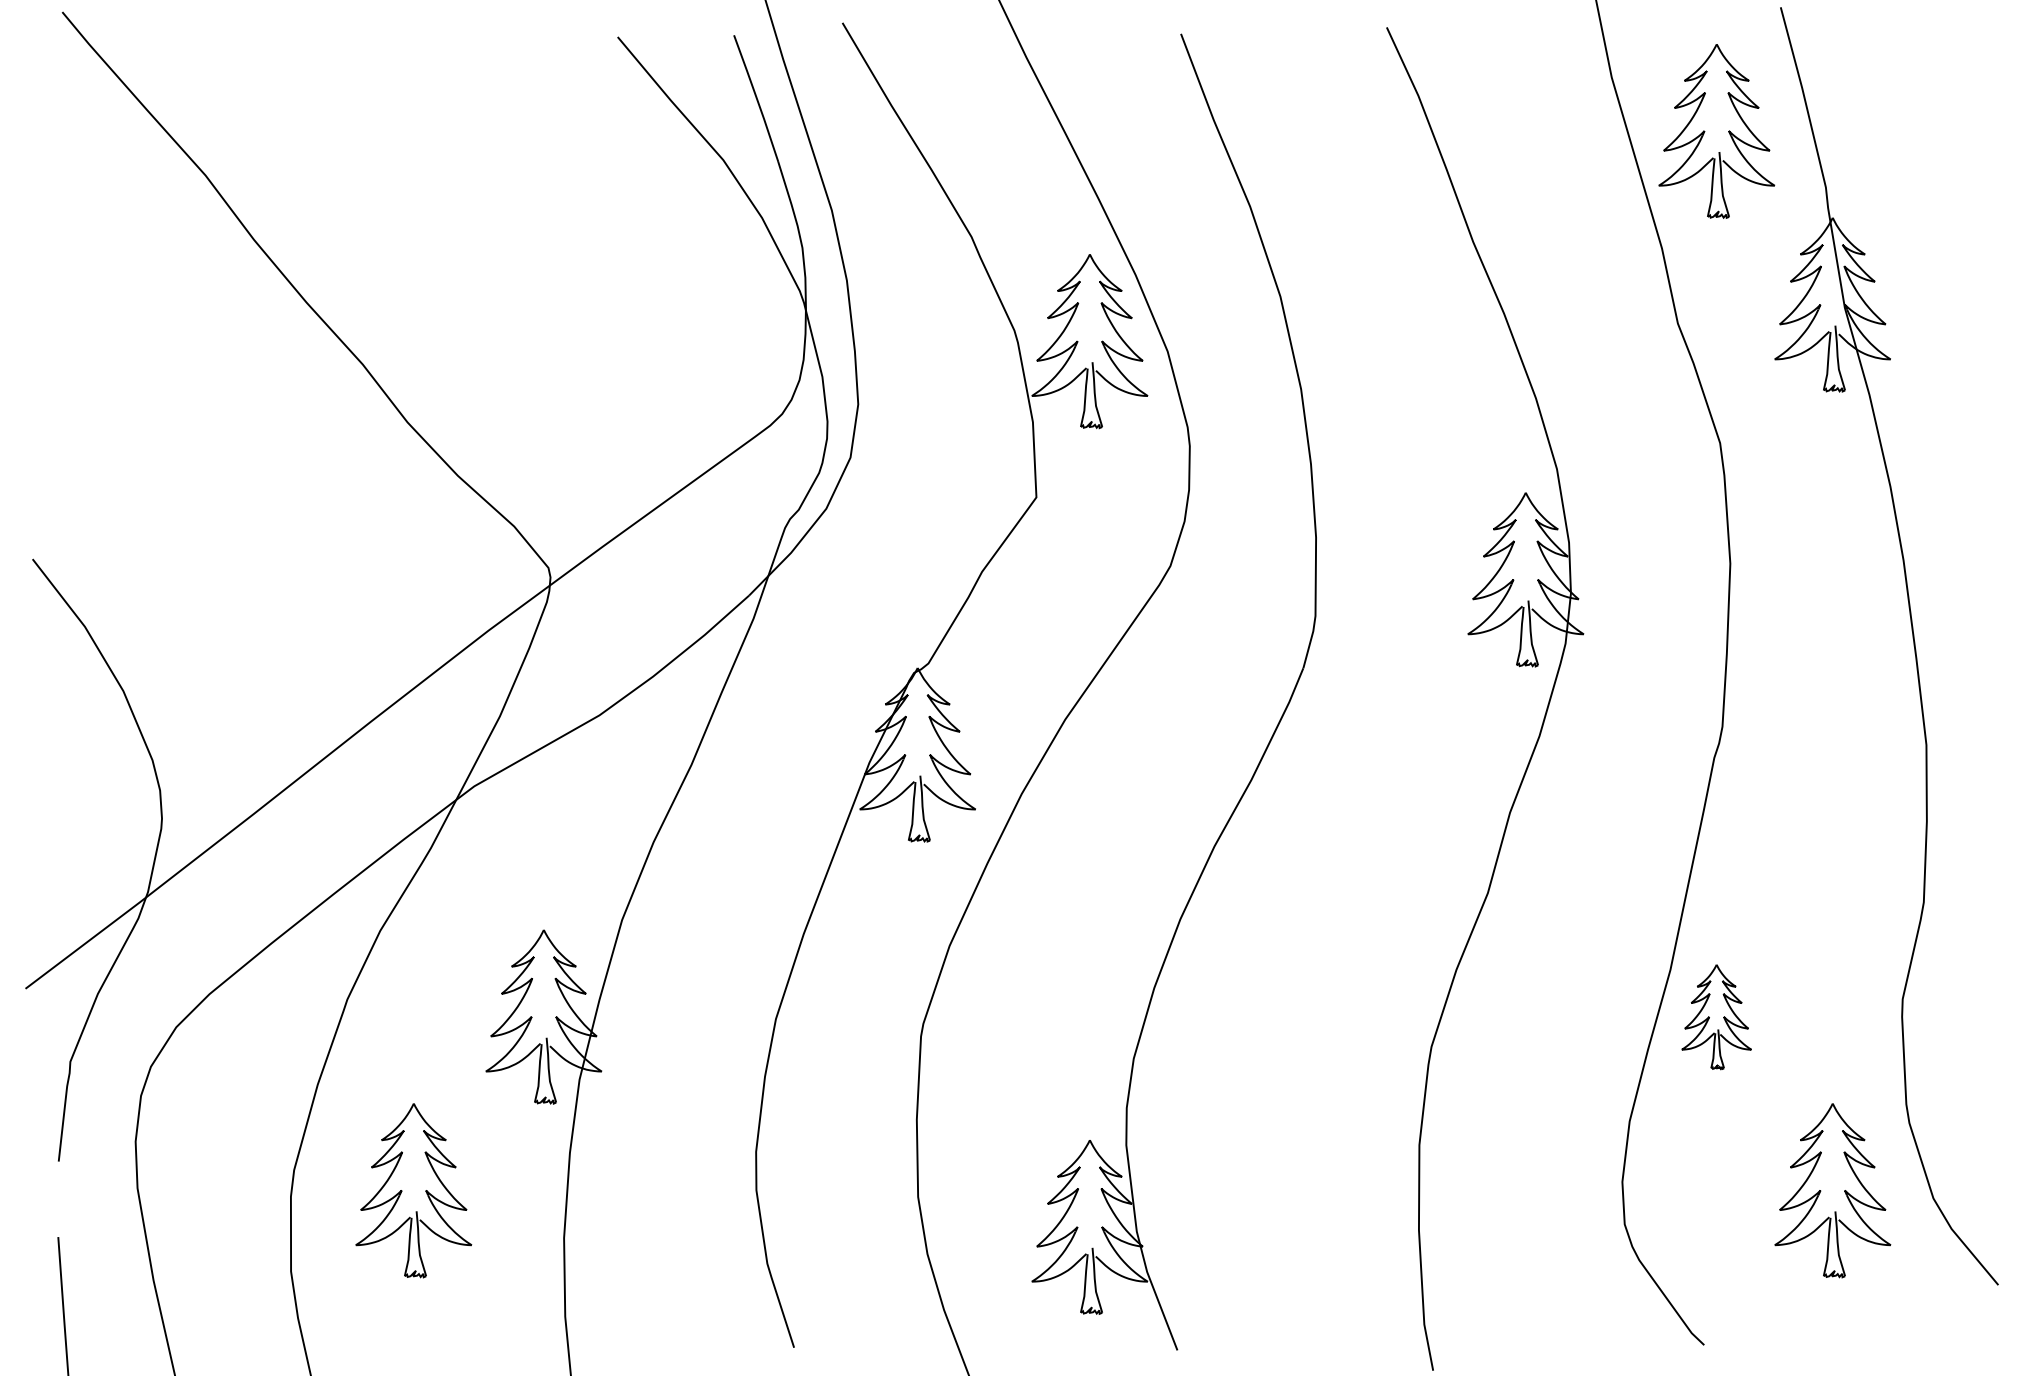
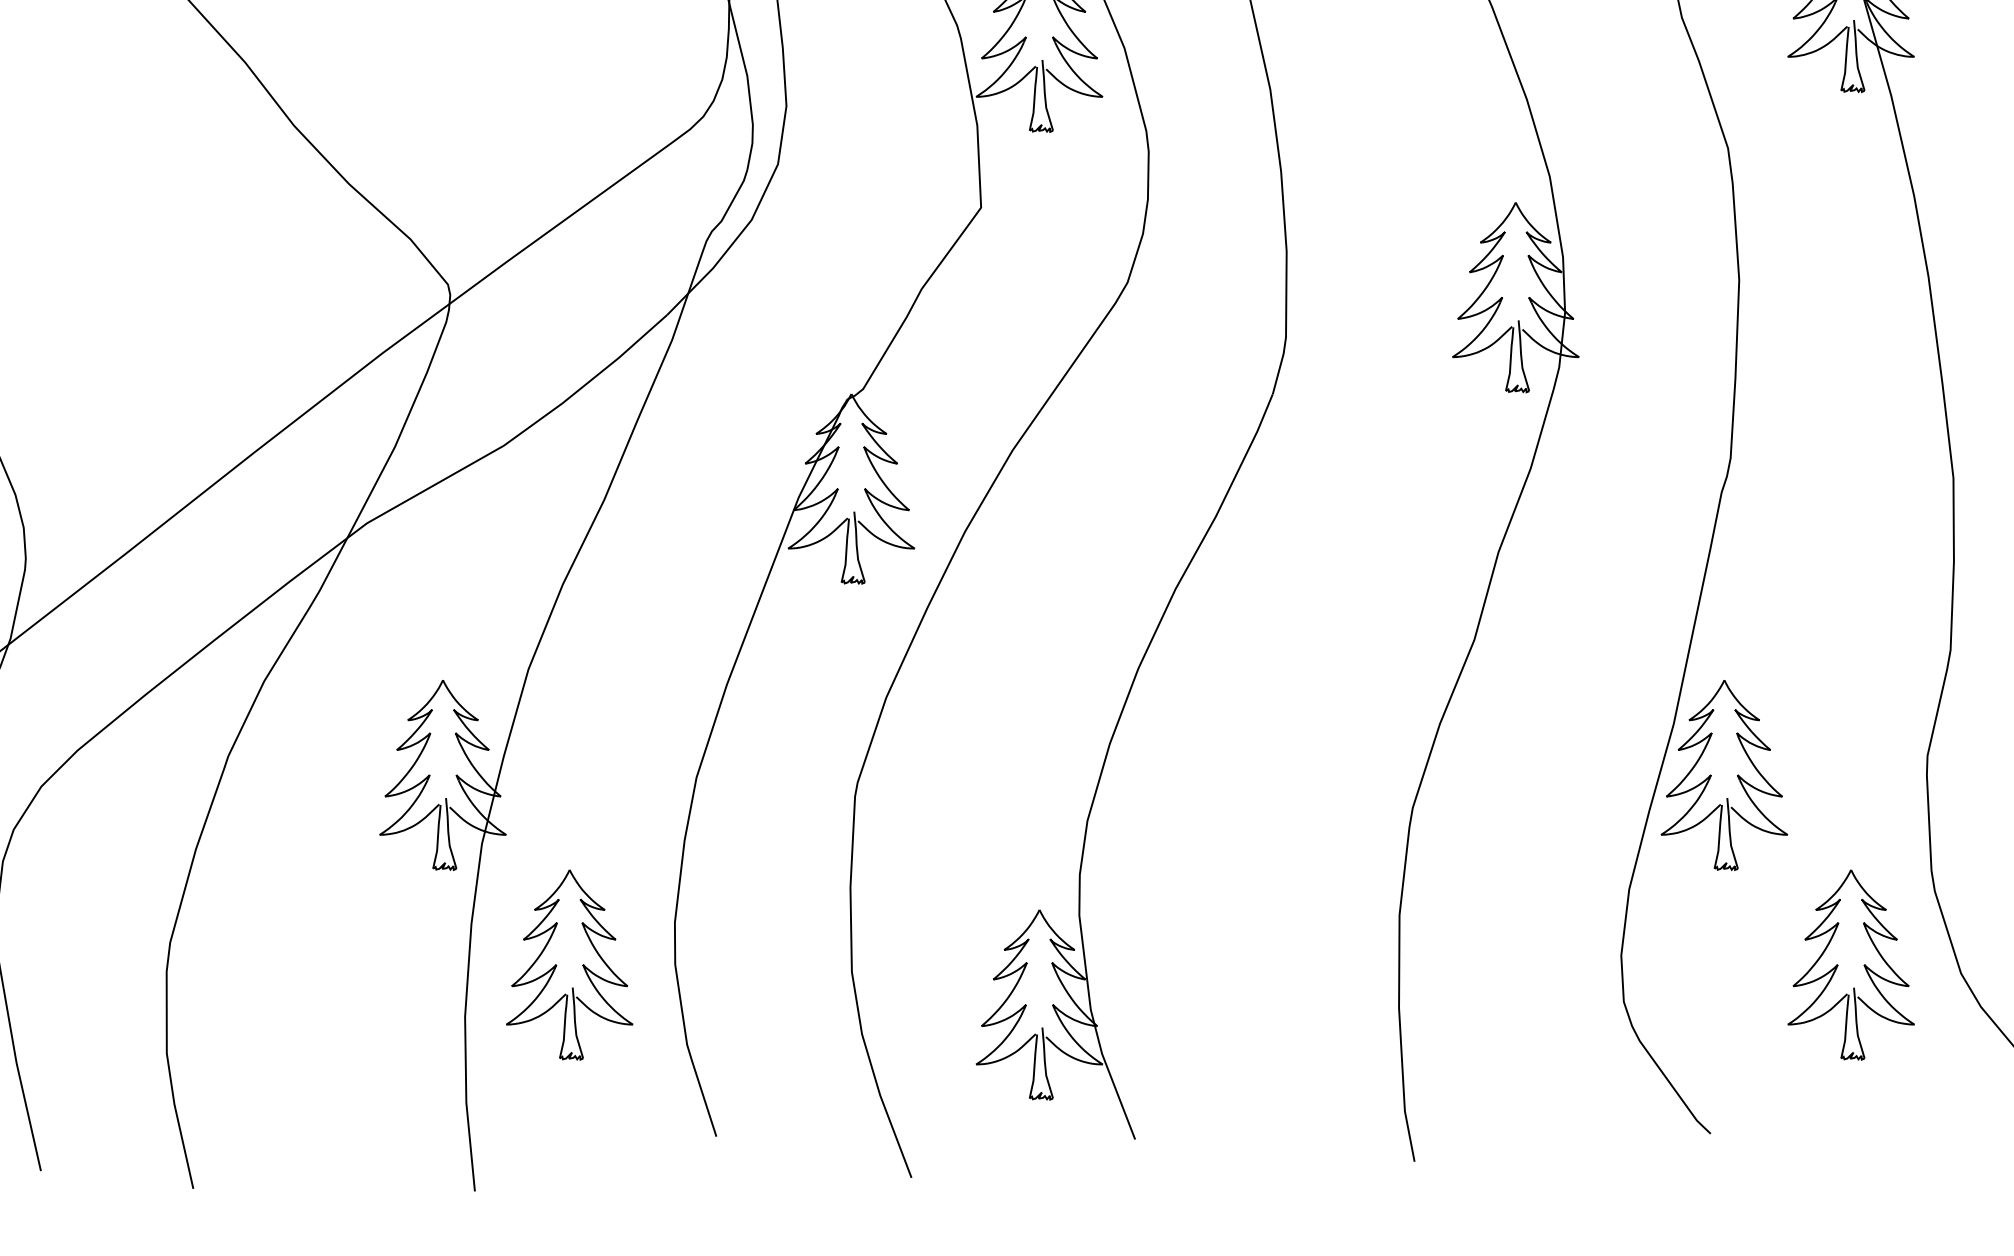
part: (1716, 1016) -> (1724, 774), size x1.67
part: (413, 1190) -> (569, 964), moved

